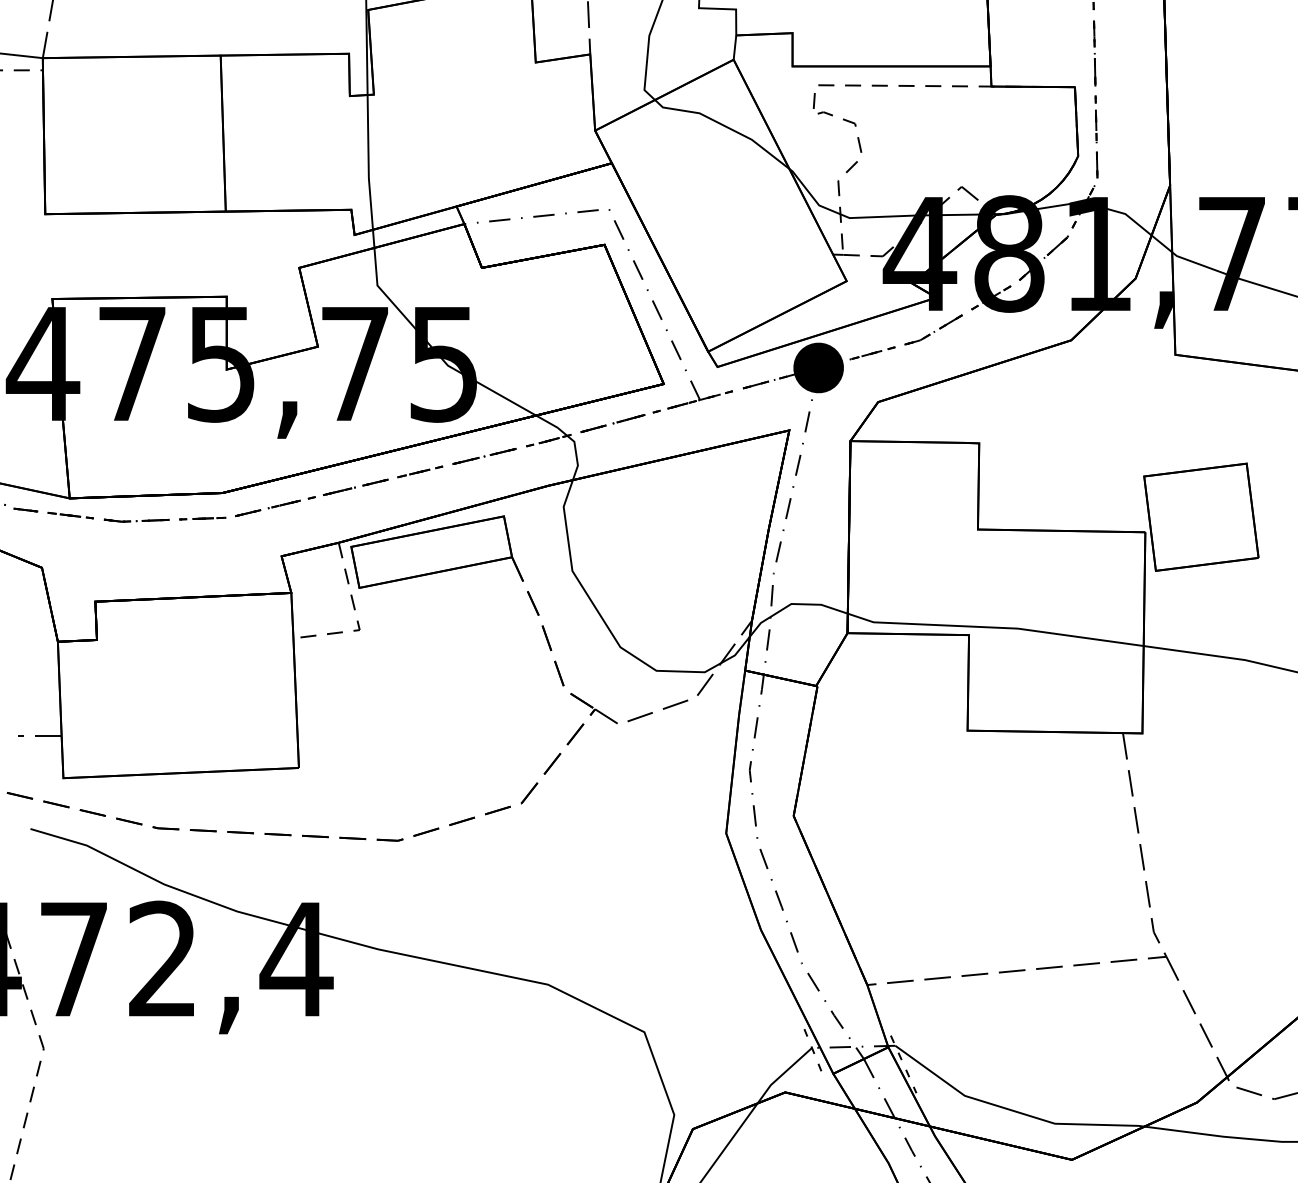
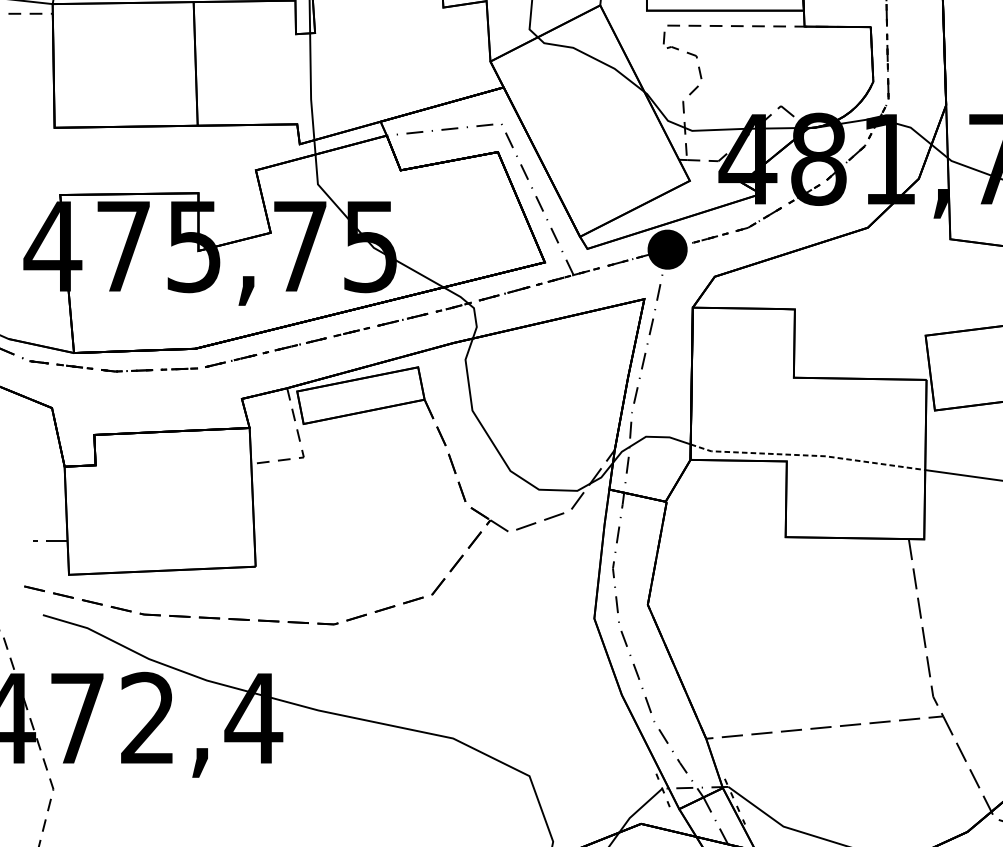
line: (995, 627) -> (807, 455), solid -> dashed

